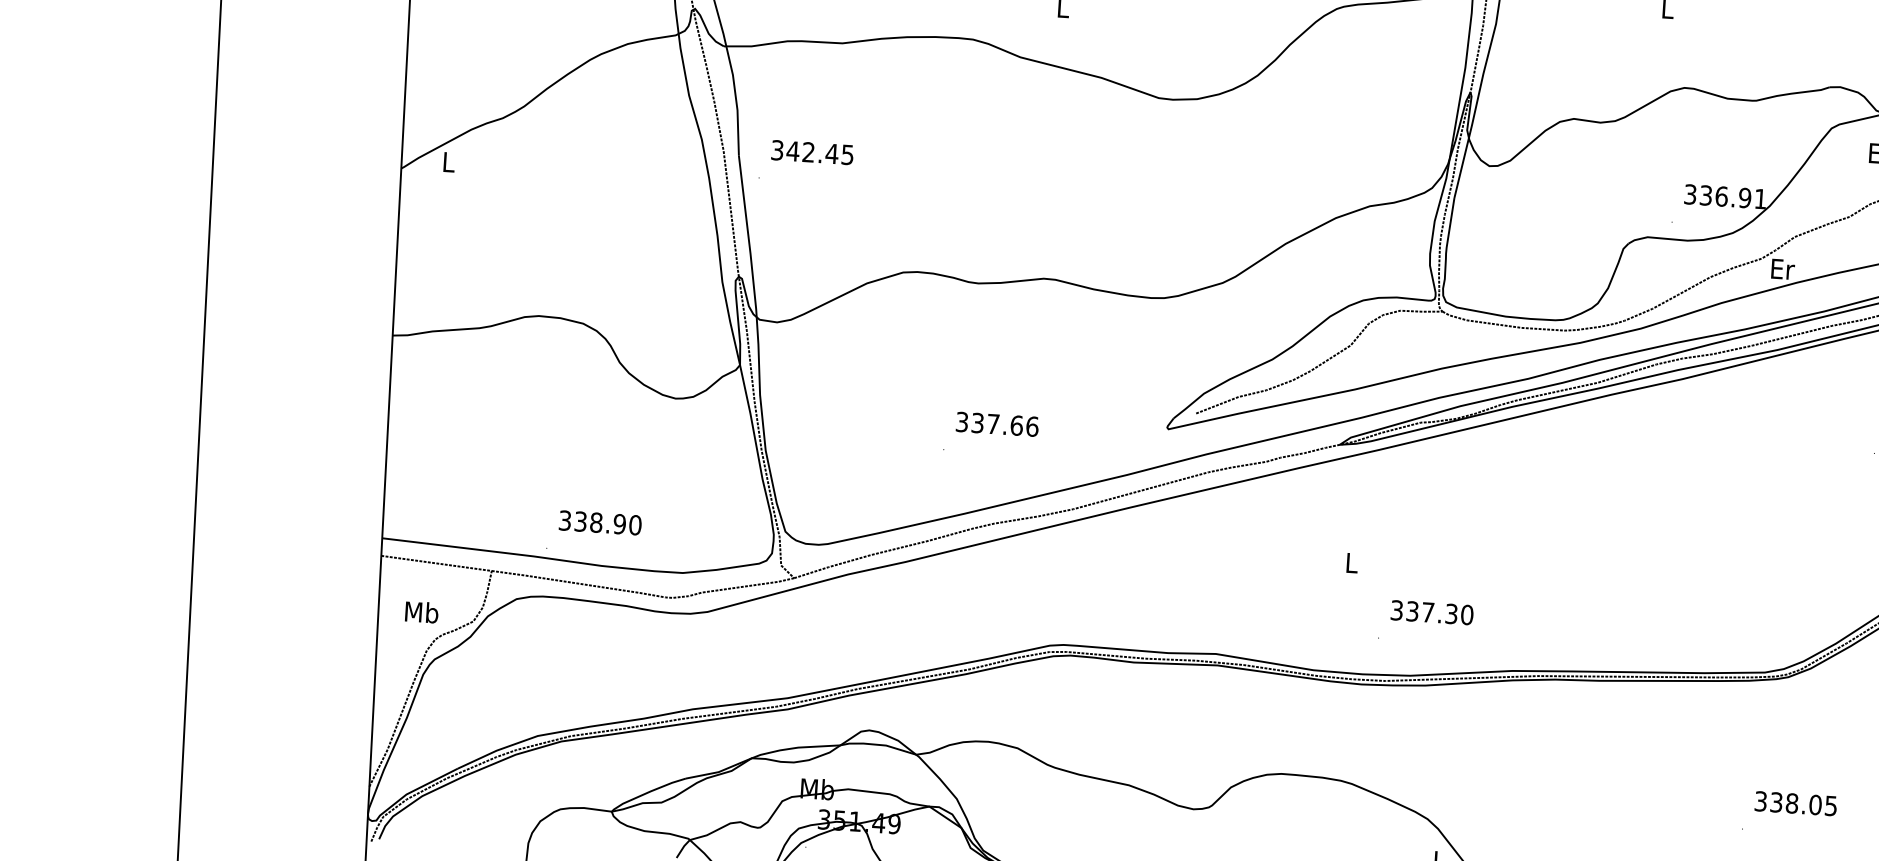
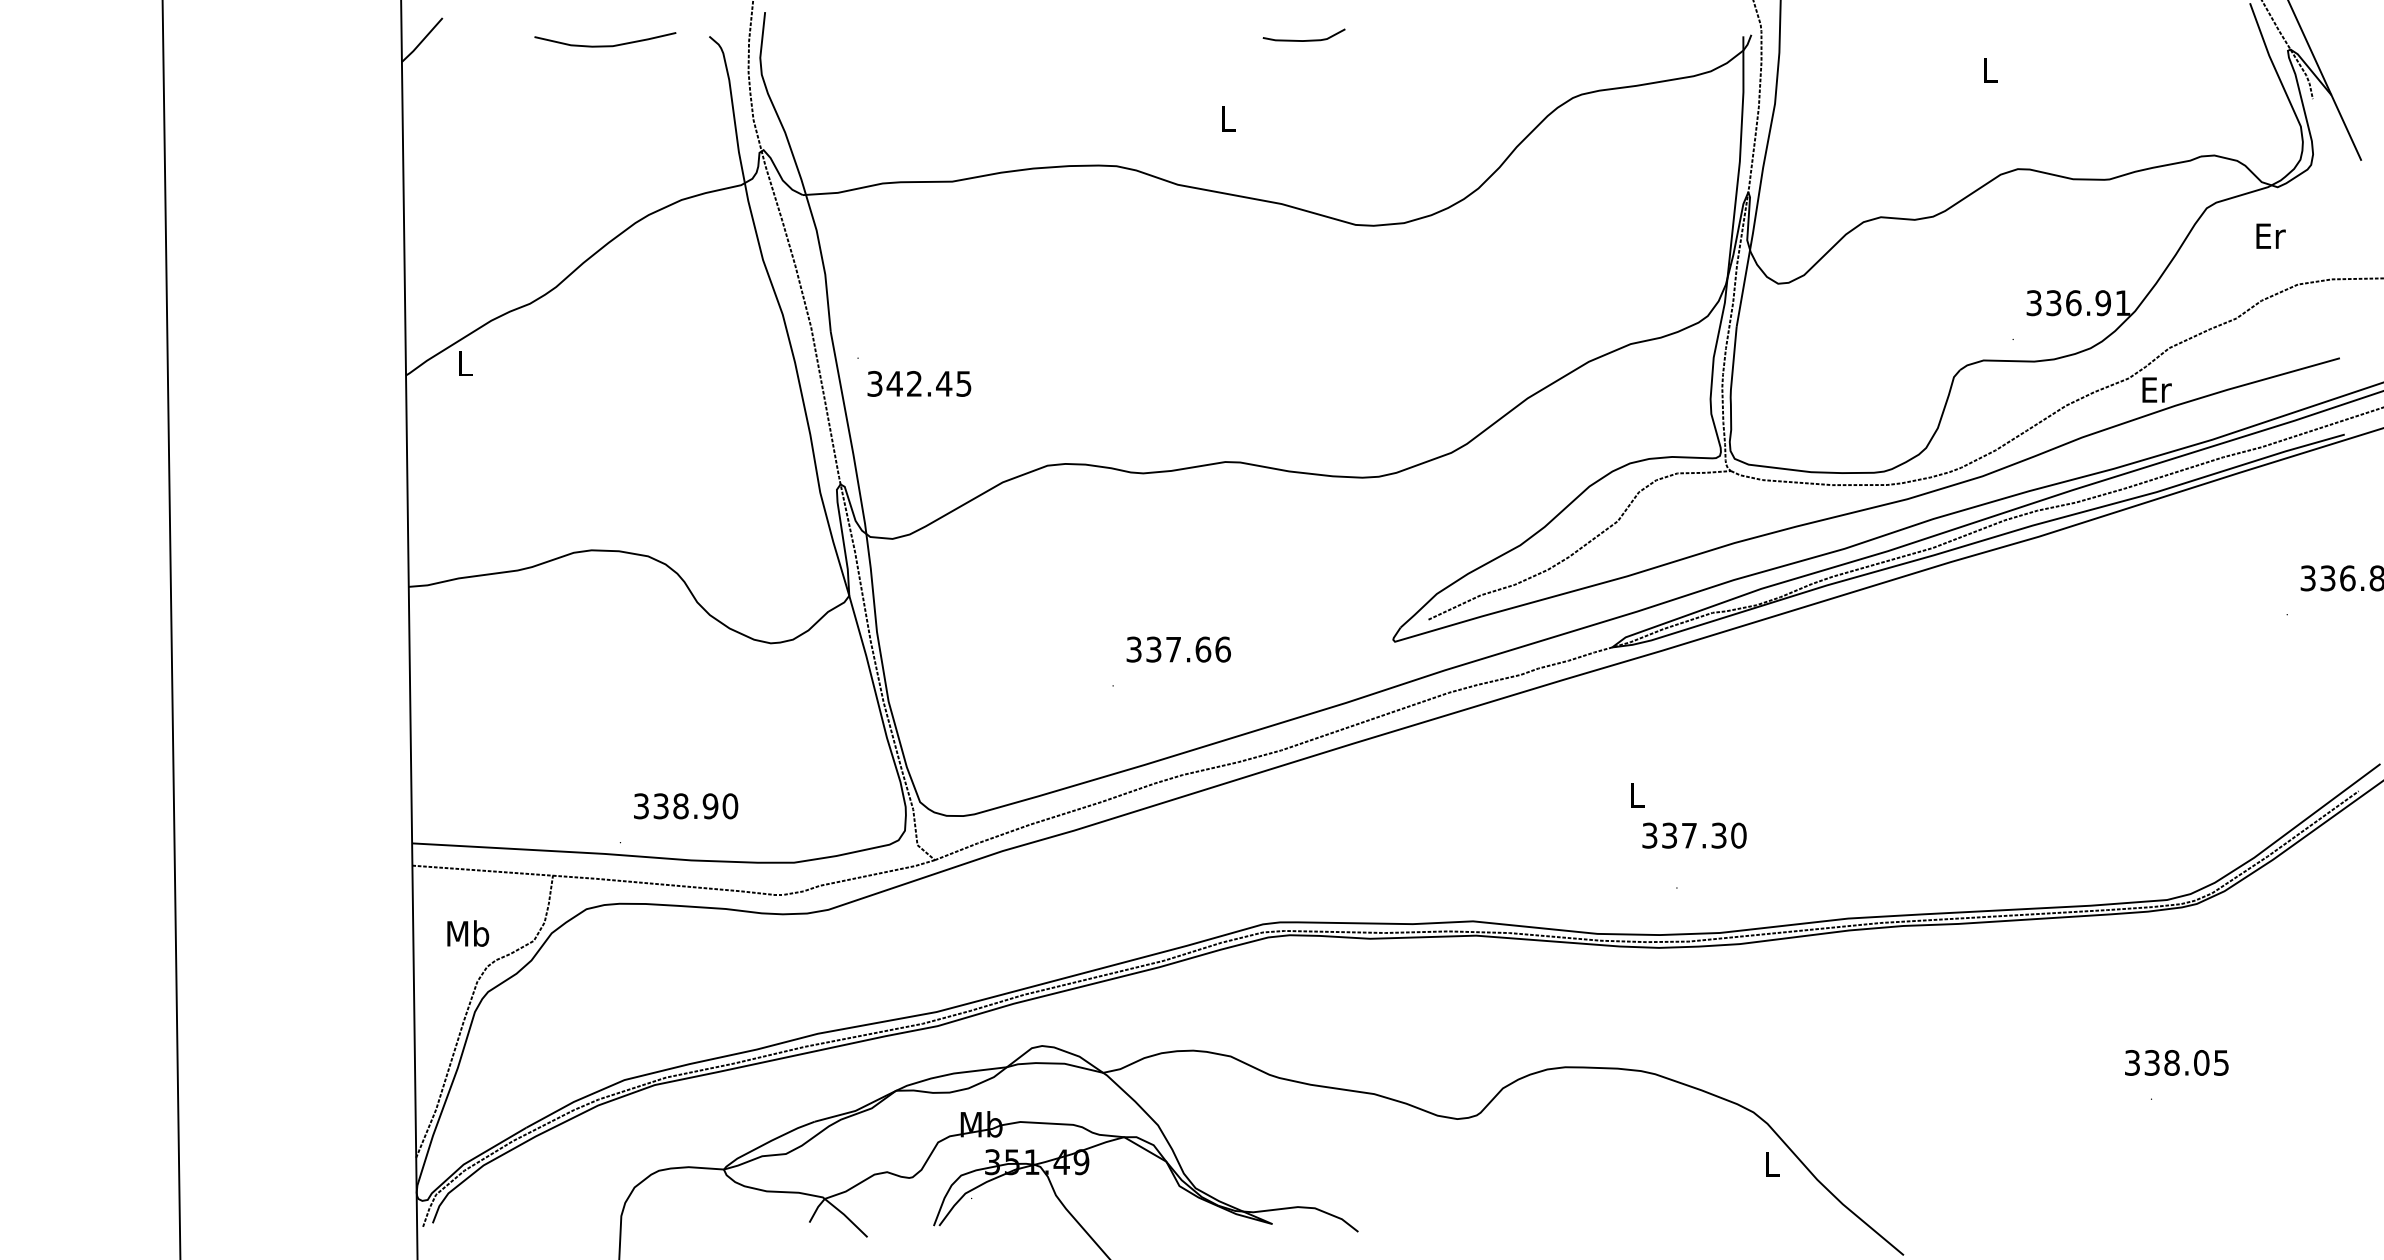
text: (812, 152) -> (919, 383), moved
text: (1432, 612) -> (1694, 835), moved
text: (1795, 803) -> (2176, 1062), moved

